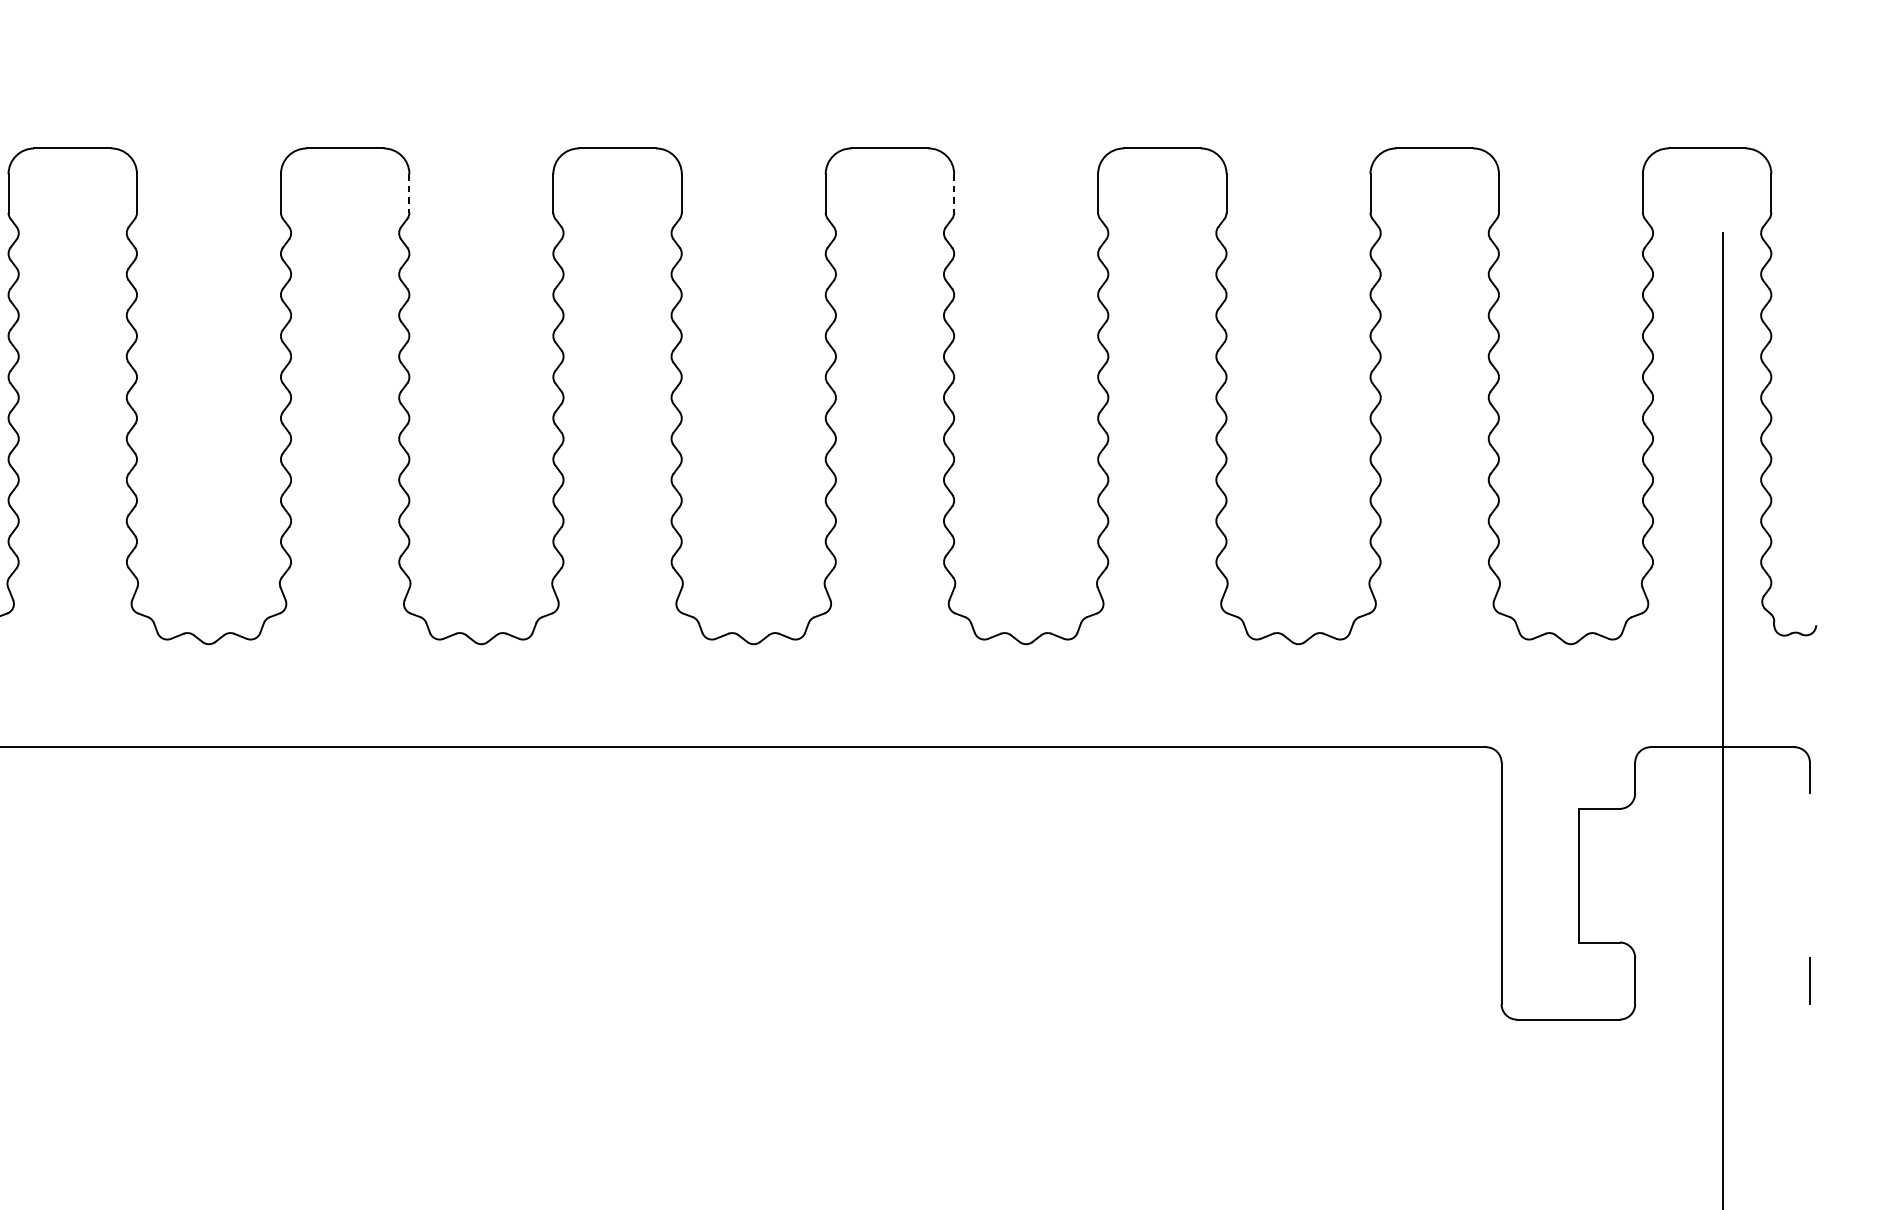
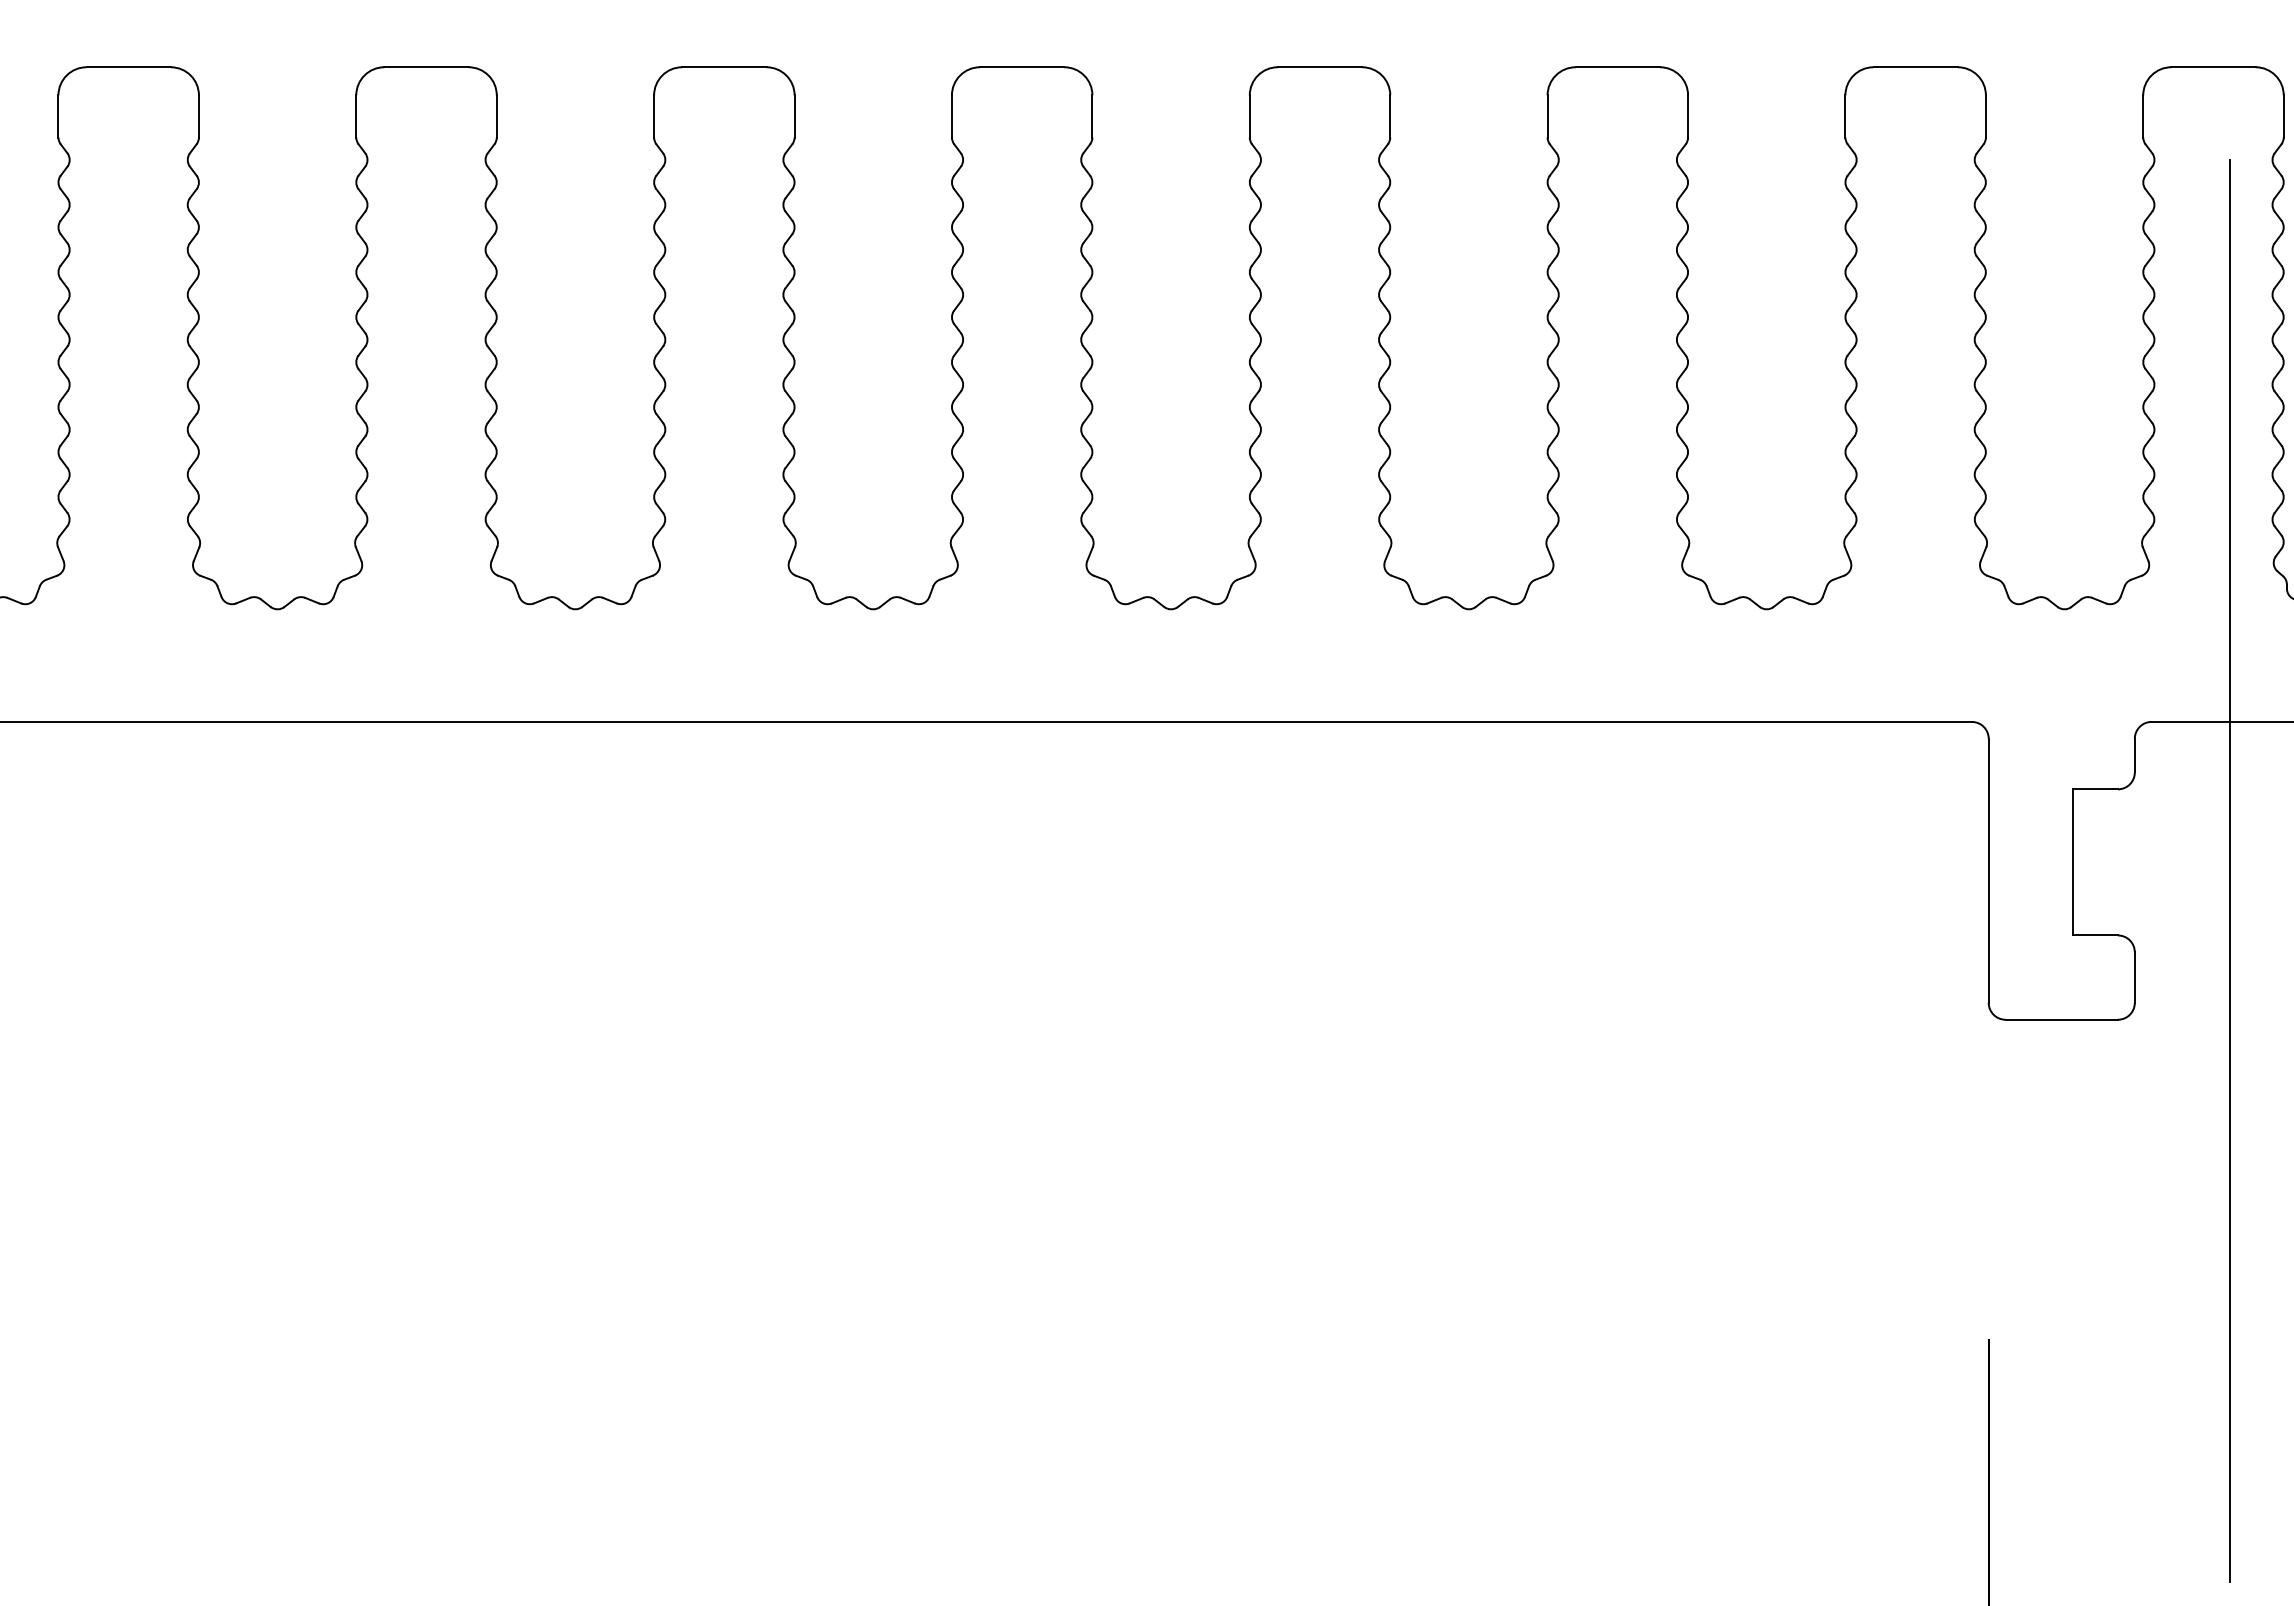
line: (409, 193) -> (794, 116), dashed -> solid
line: (954, 193) -> (1390, 116), dashed -> solid

